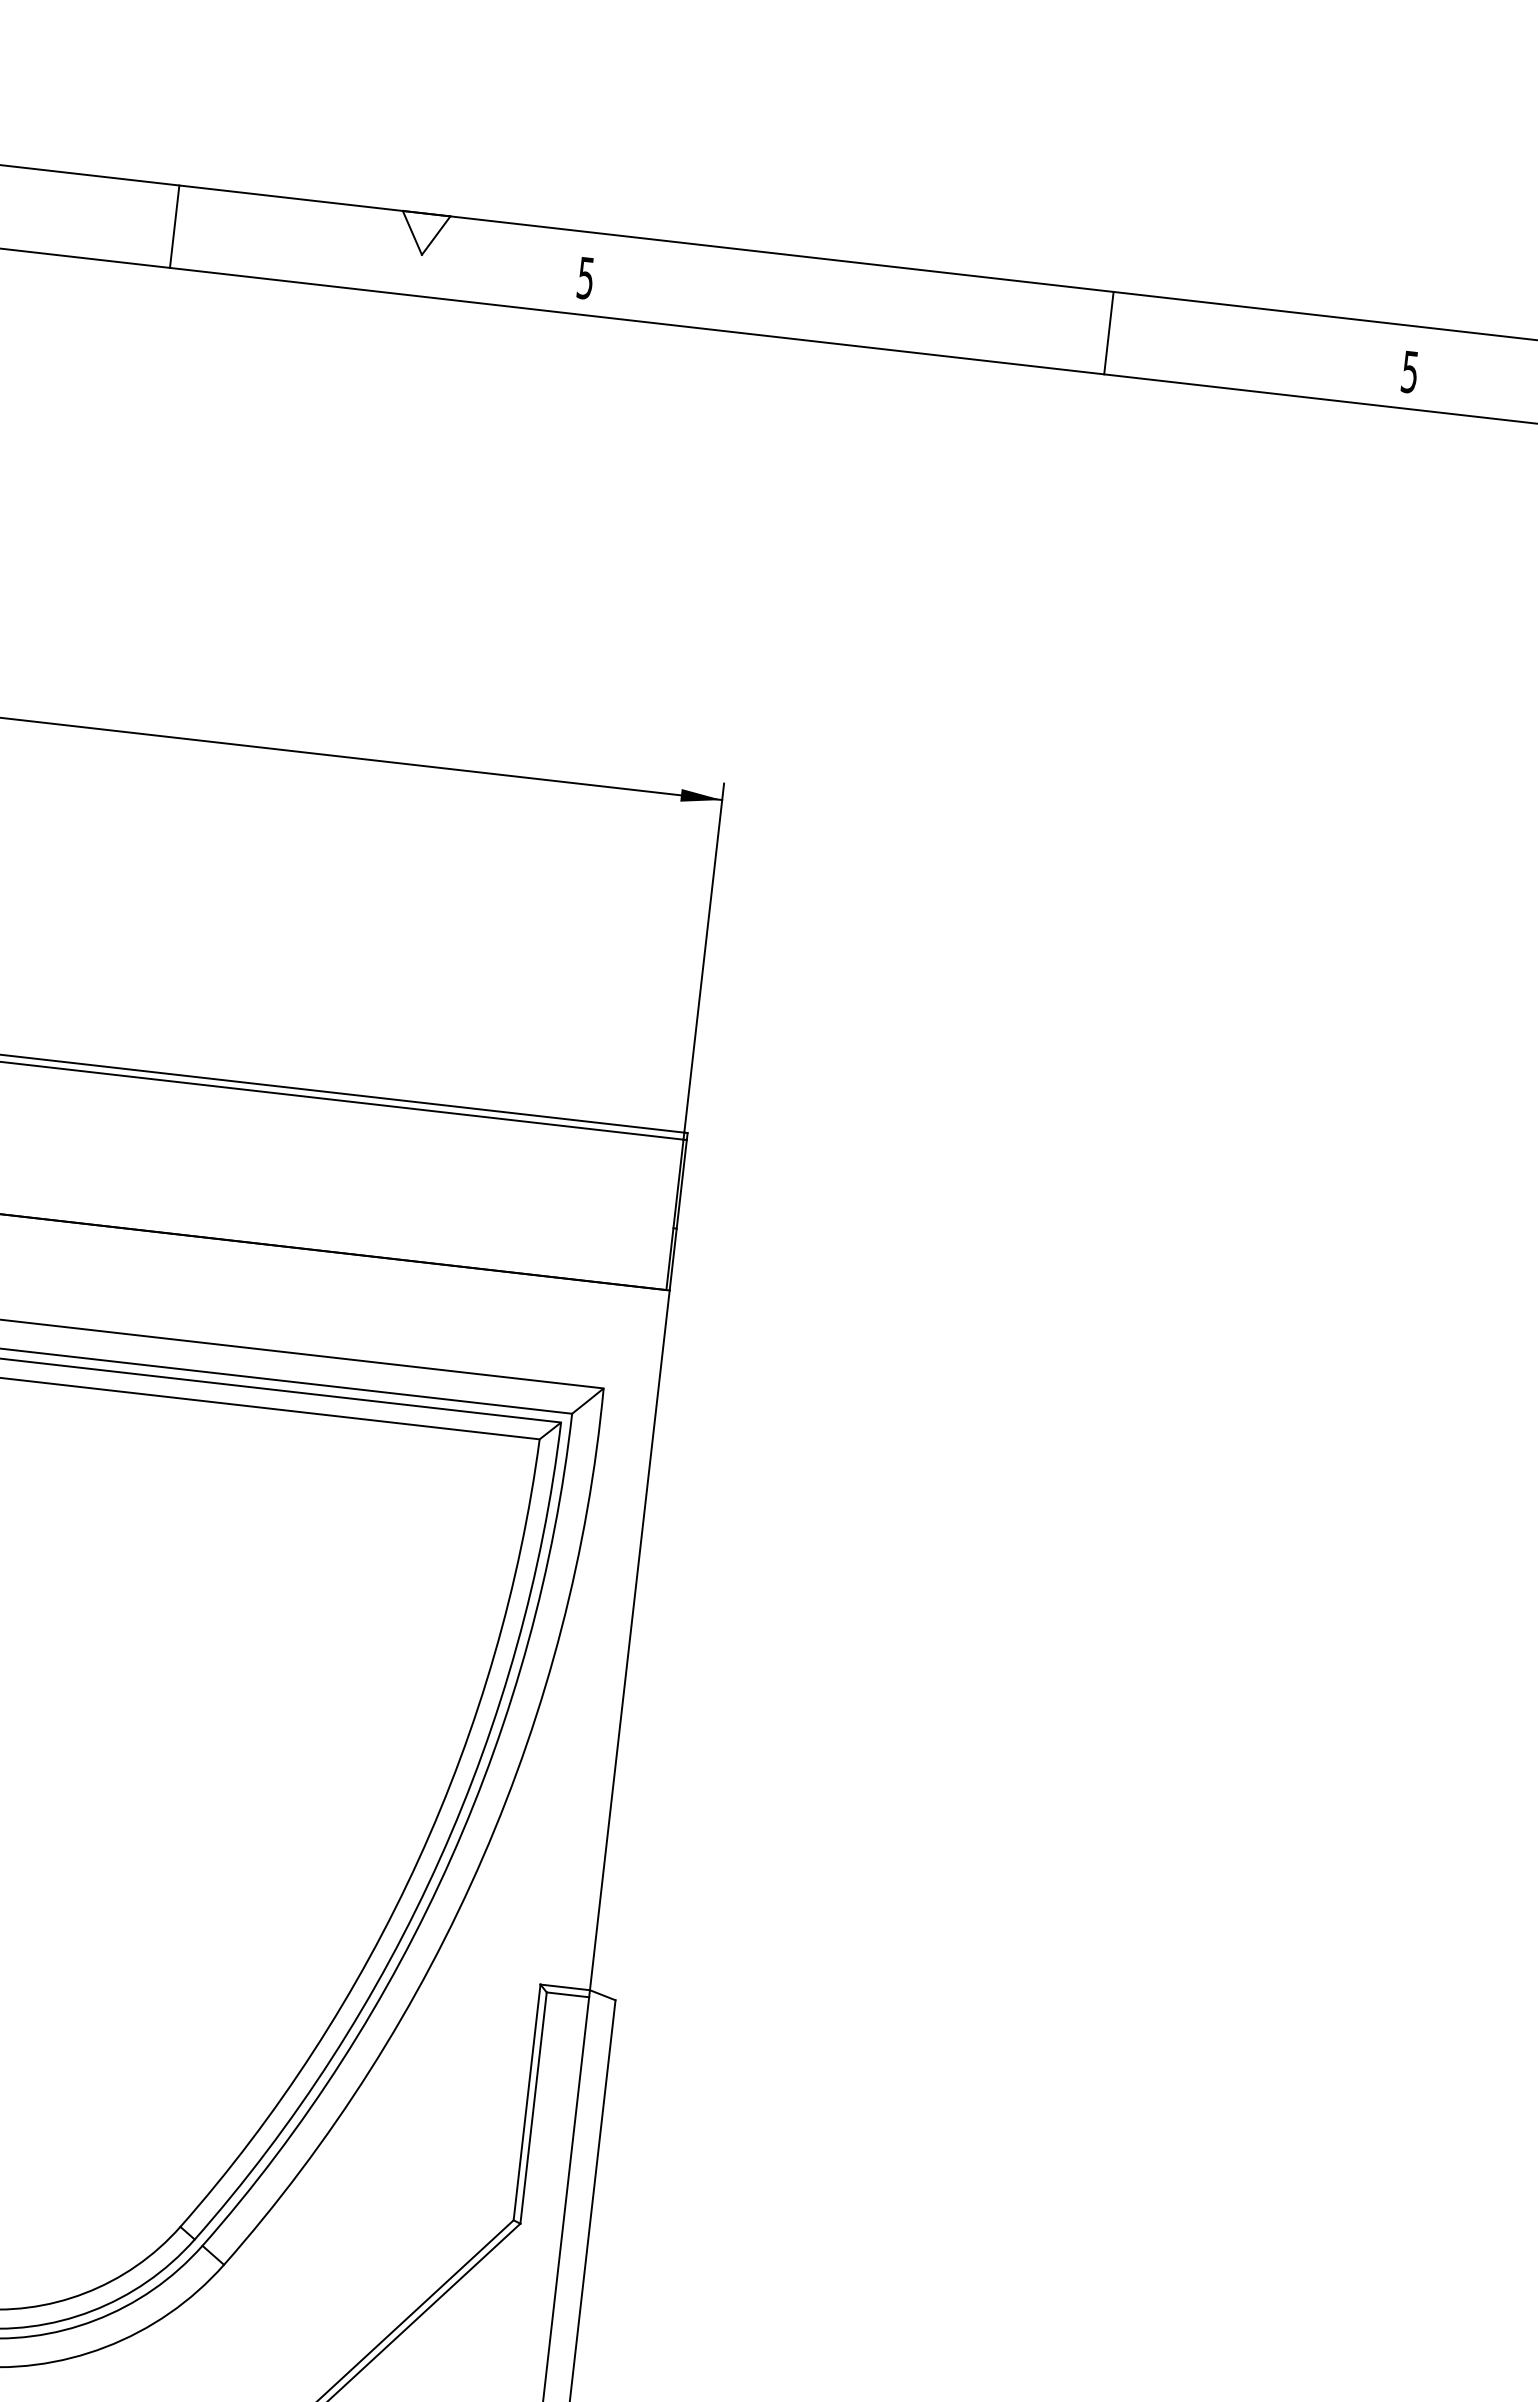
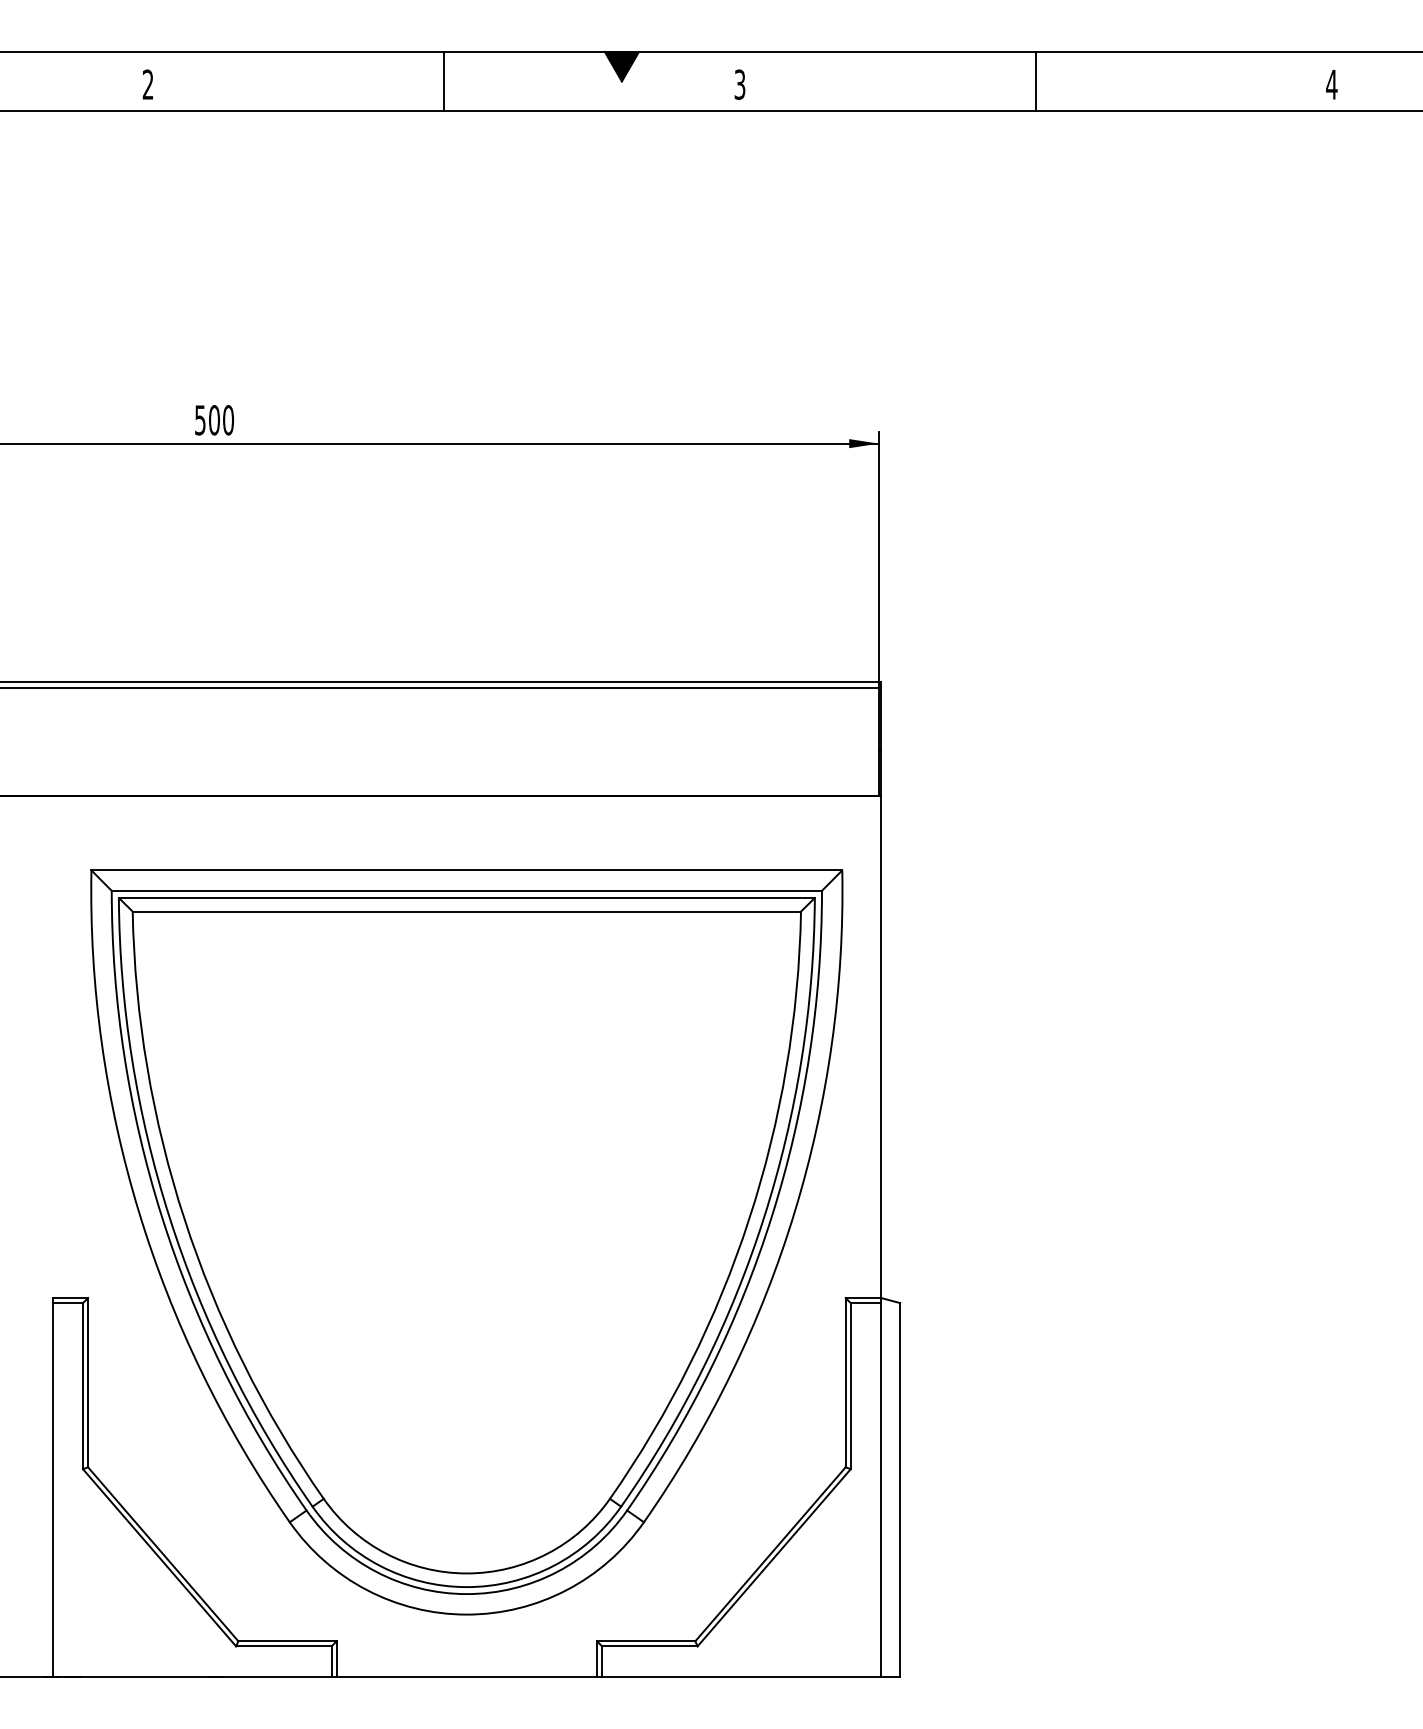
fill: (423, 233) -> (621, 66), added
text: (586, 277) -> (740, 84), 5 -> 3
line: (1109, 333) -> (1036, 81), moved
text: (1409, 371) -> (1331, 84), 5 -> 4

